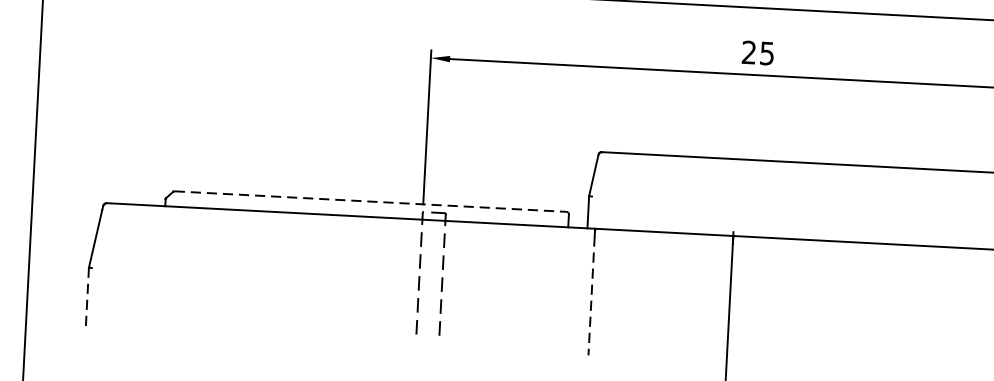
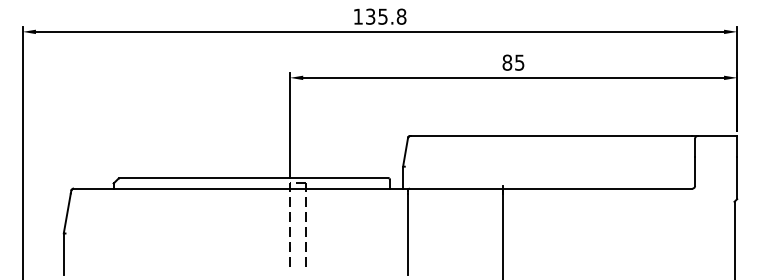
text: (749, 52) -> (507, 62), 25 -> 85
line: (371, 202) -> (254, 178), dashed -> solid
line: (591, 295) -> (408, 234), dashed -> solid
line: (86, 298) -> (63, 254), dashed -> solid

